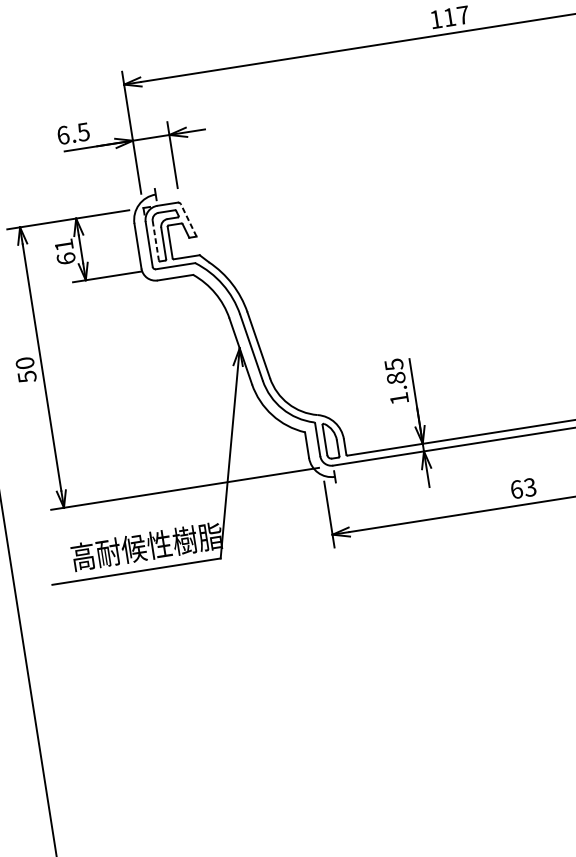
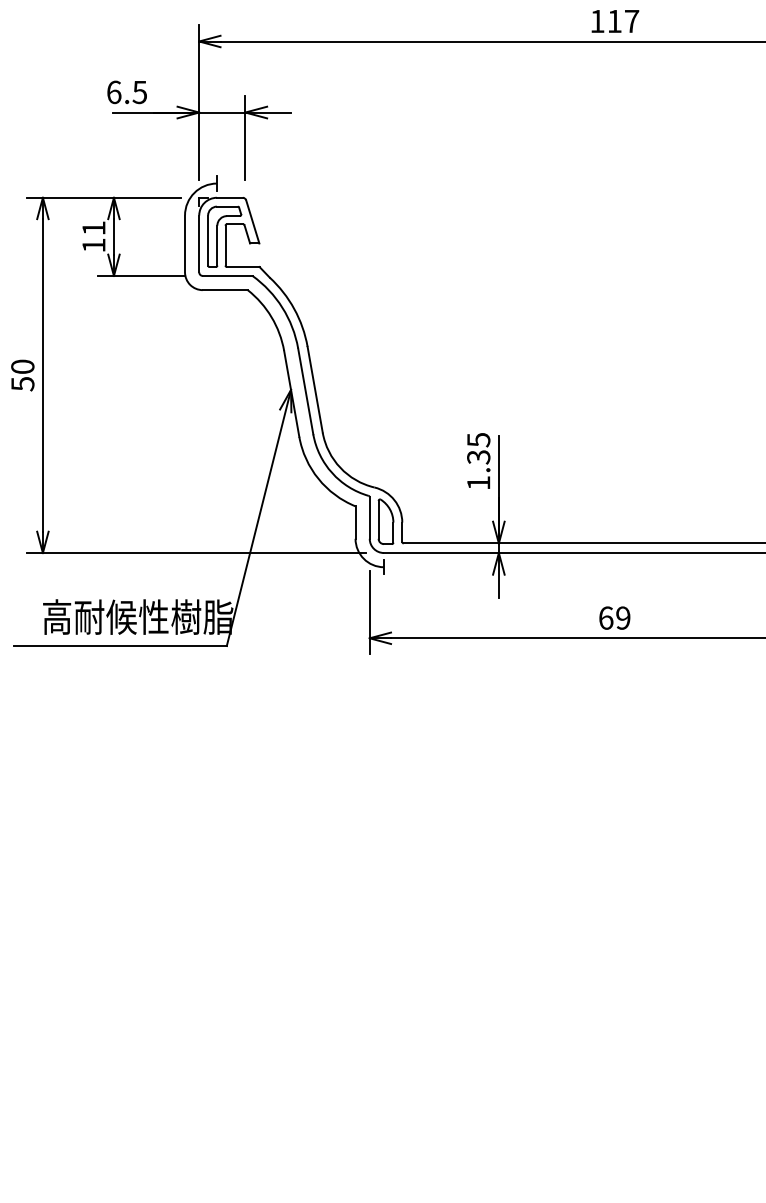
line: (188, 220) -> (252, 221), dashed -> solid
line: (156, 241) -> (208, 241), dashed -> solid
text: (65, 258) -> (93, 245), 61 -> 11
text: (396, 378) -> (478, 457), 1.85 -> 1.35
text: (530, 486) -> (623, 617), 63 -> 69

